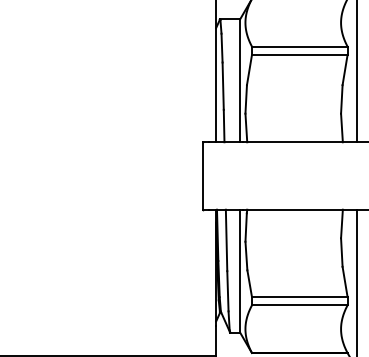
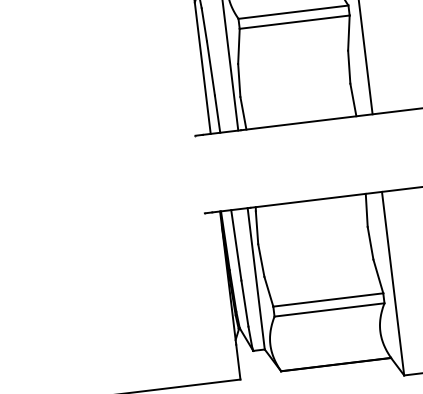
line: (202, 175) -> (199, 174), removed

